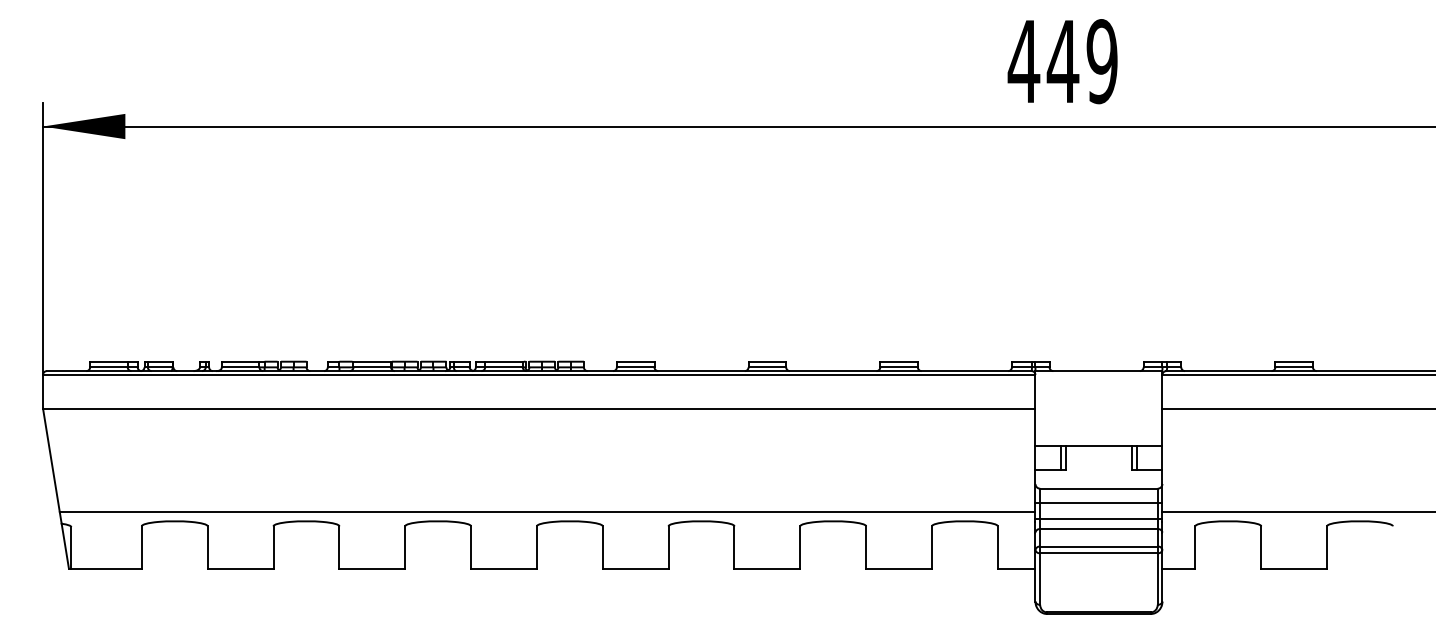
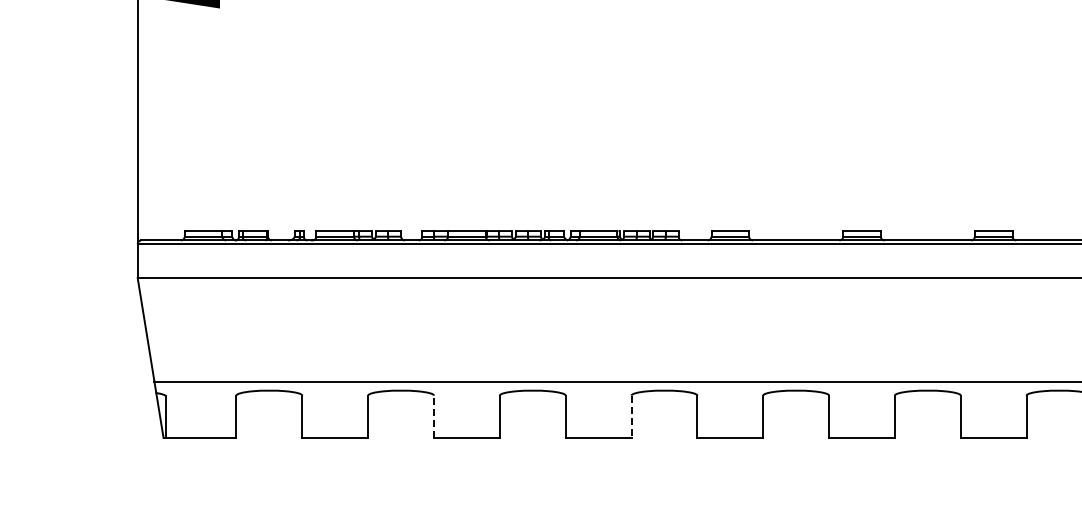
line: (339, 546) -> (434, 415), solid -> dashed
line: (536, 547) -> (631, 416), solid -> dashed

